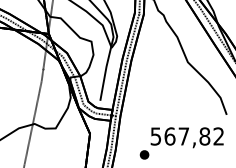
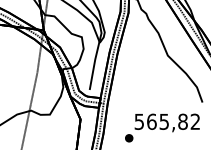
text: (183, 136) -> (163, 121), 567,82 -> 565,82

